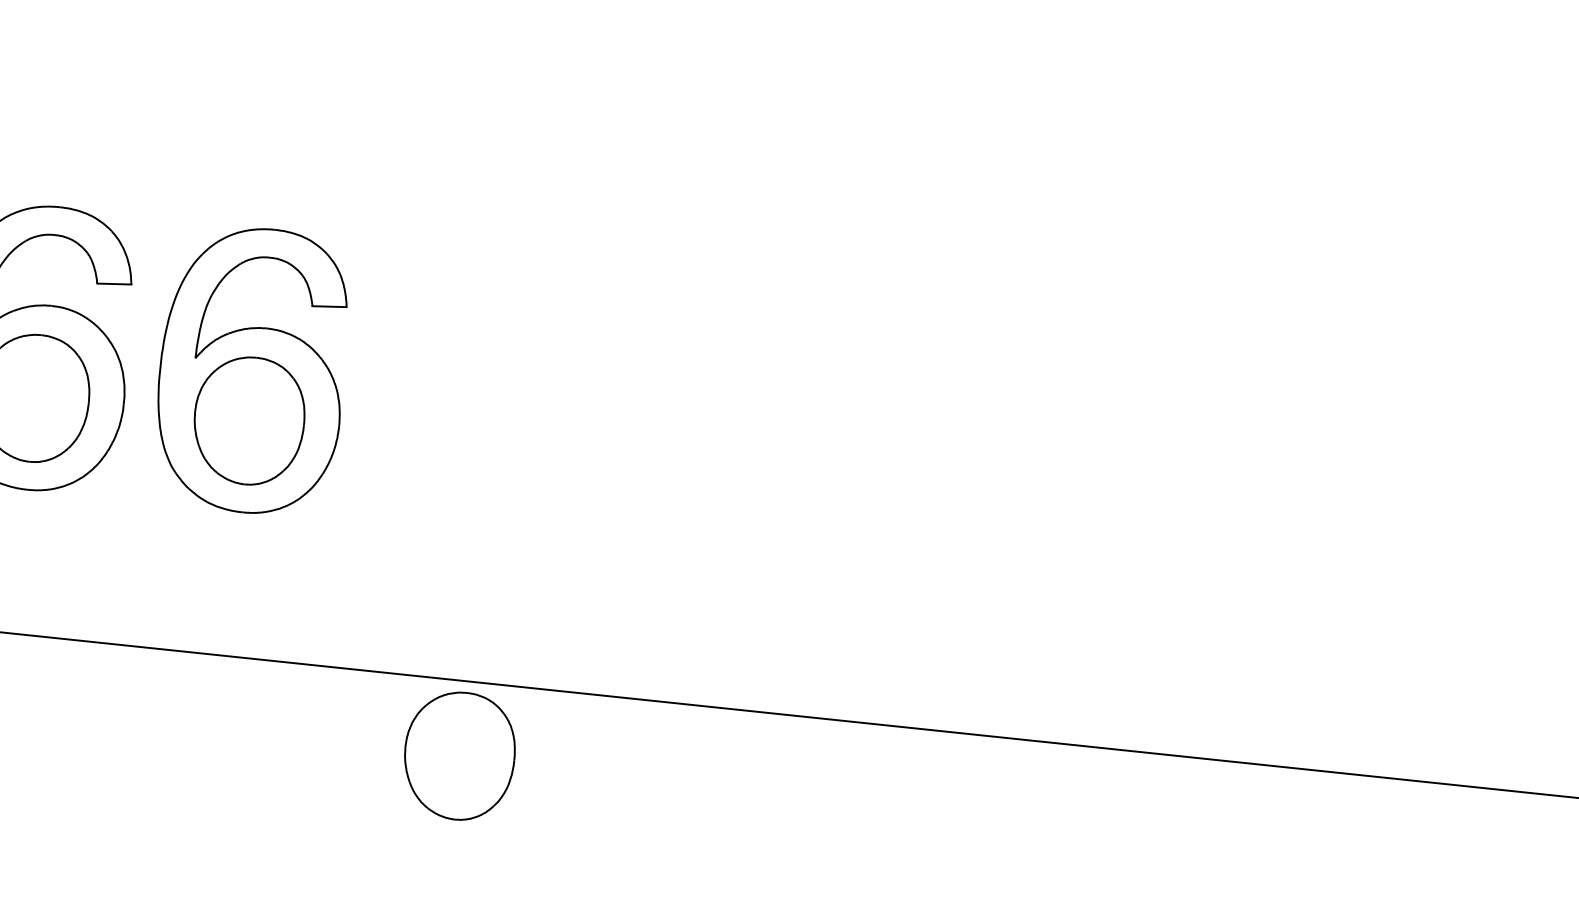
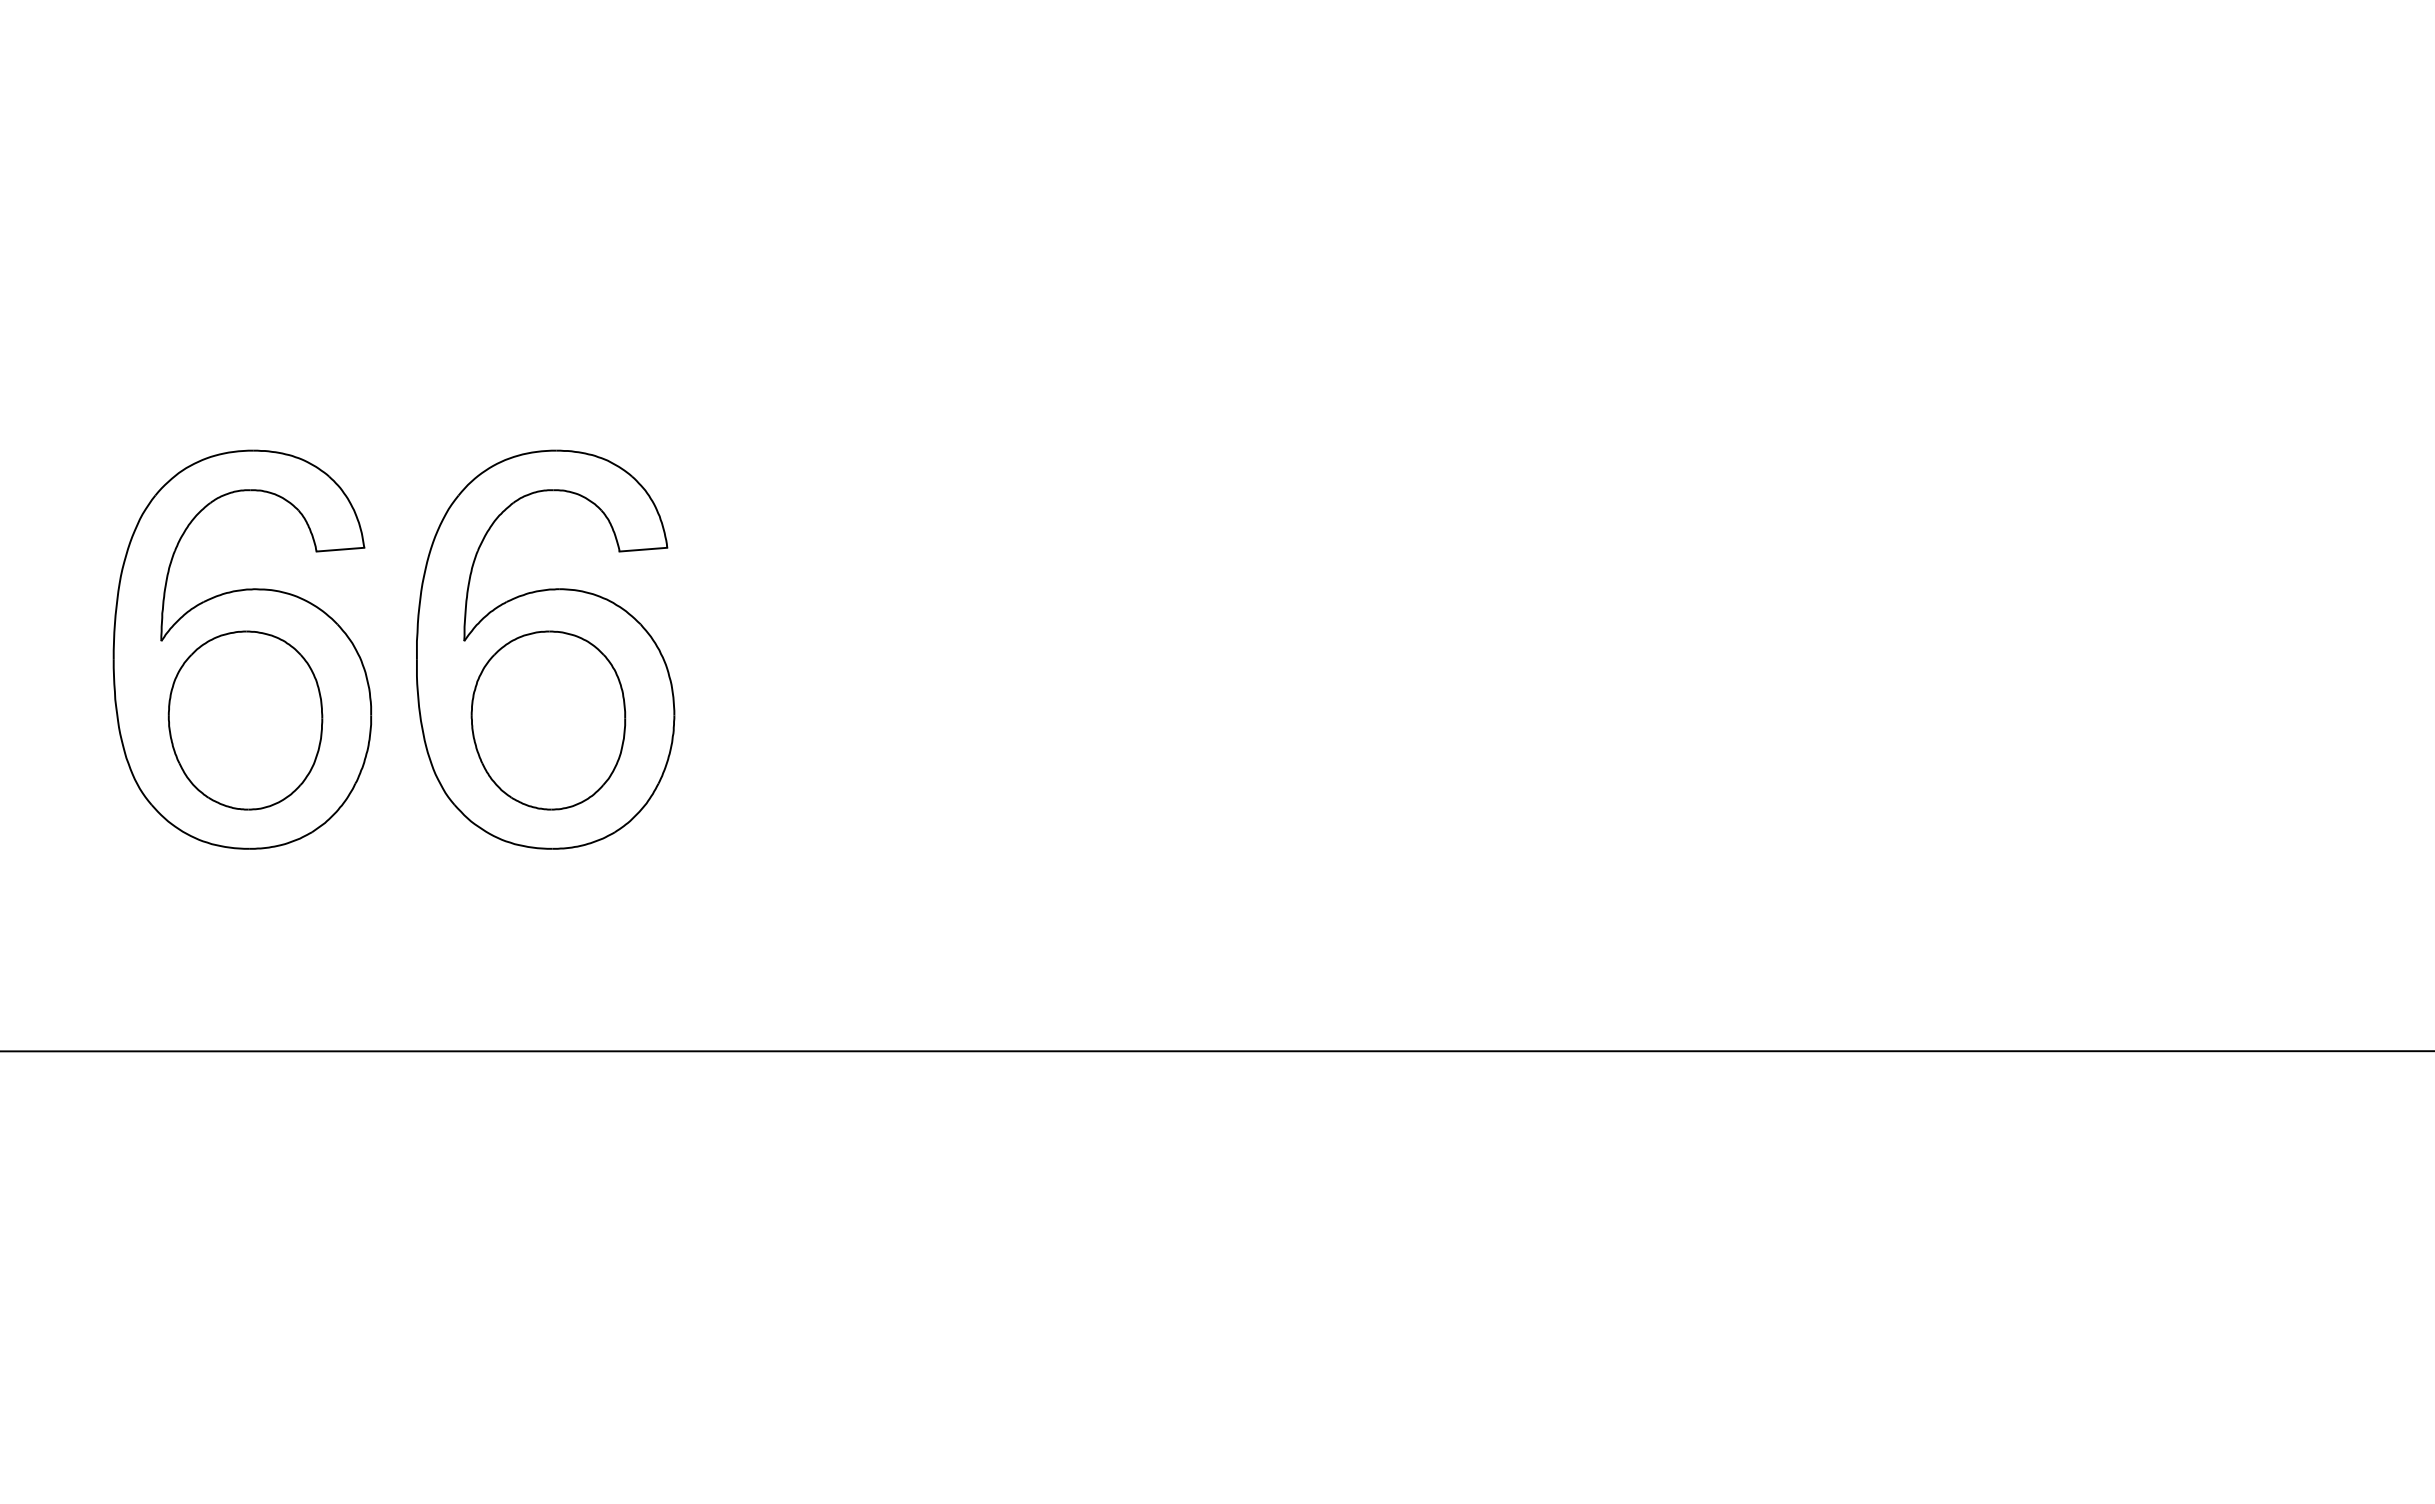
part: (459, 756) -> (890, 1156), removed

